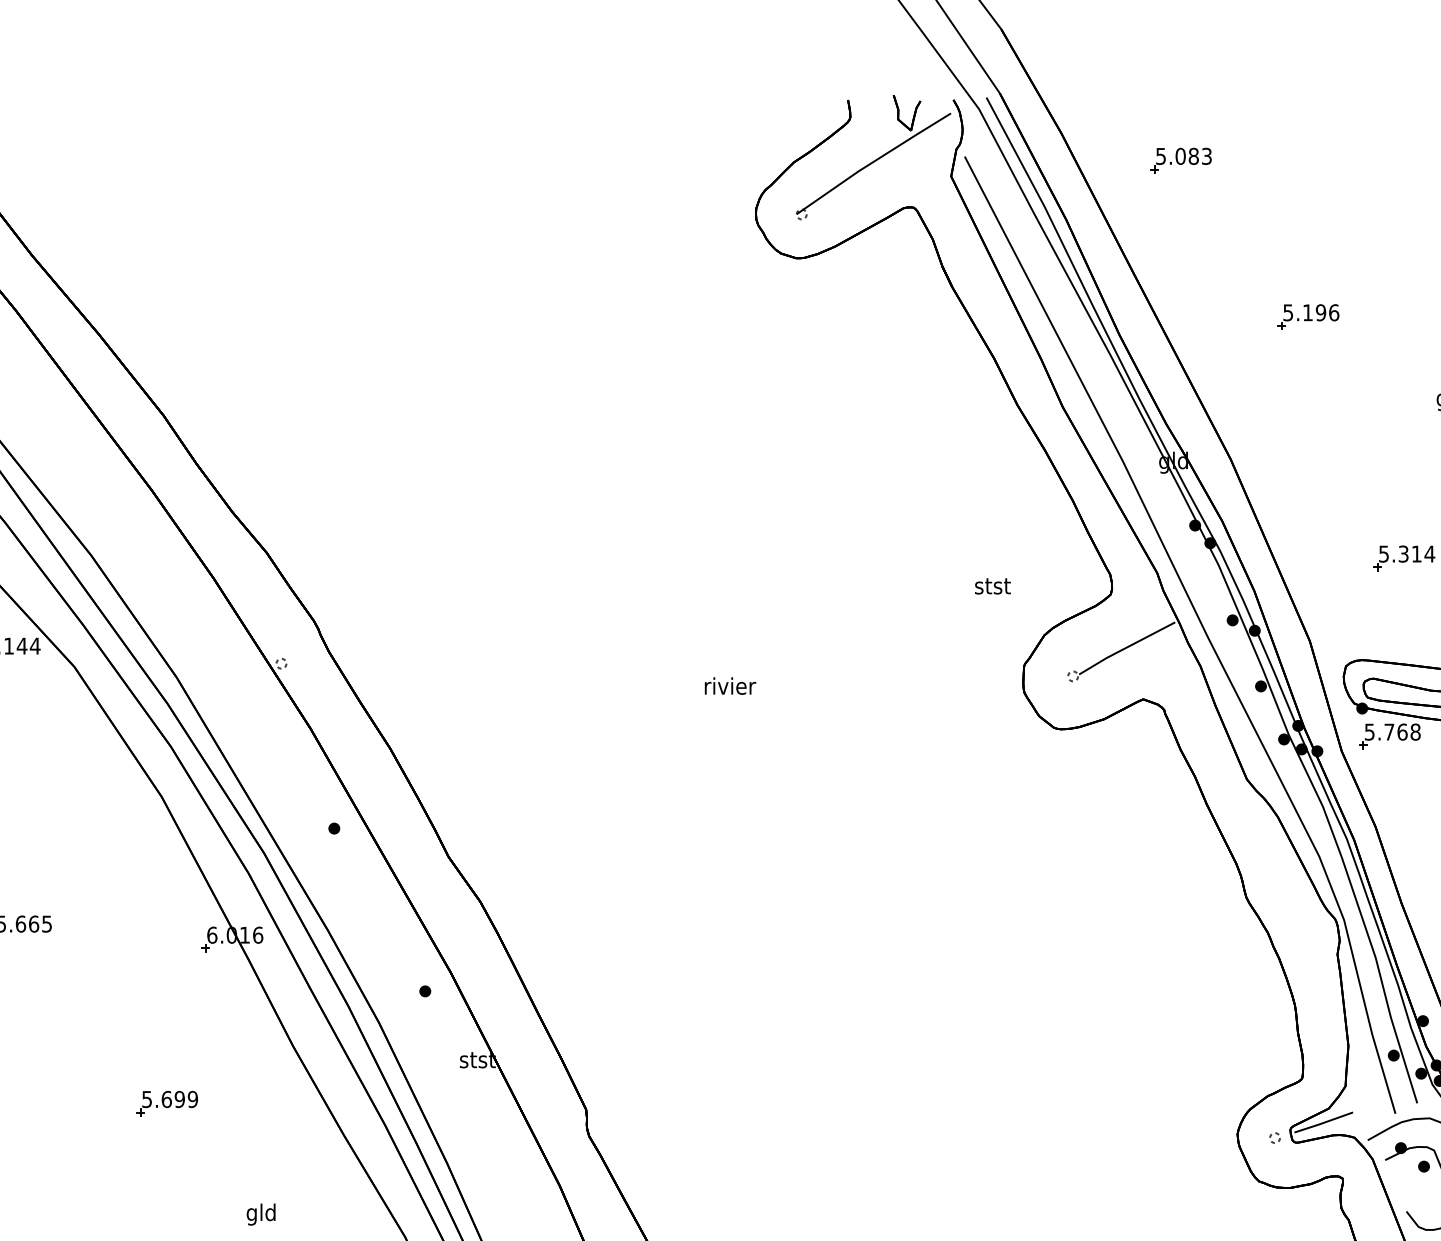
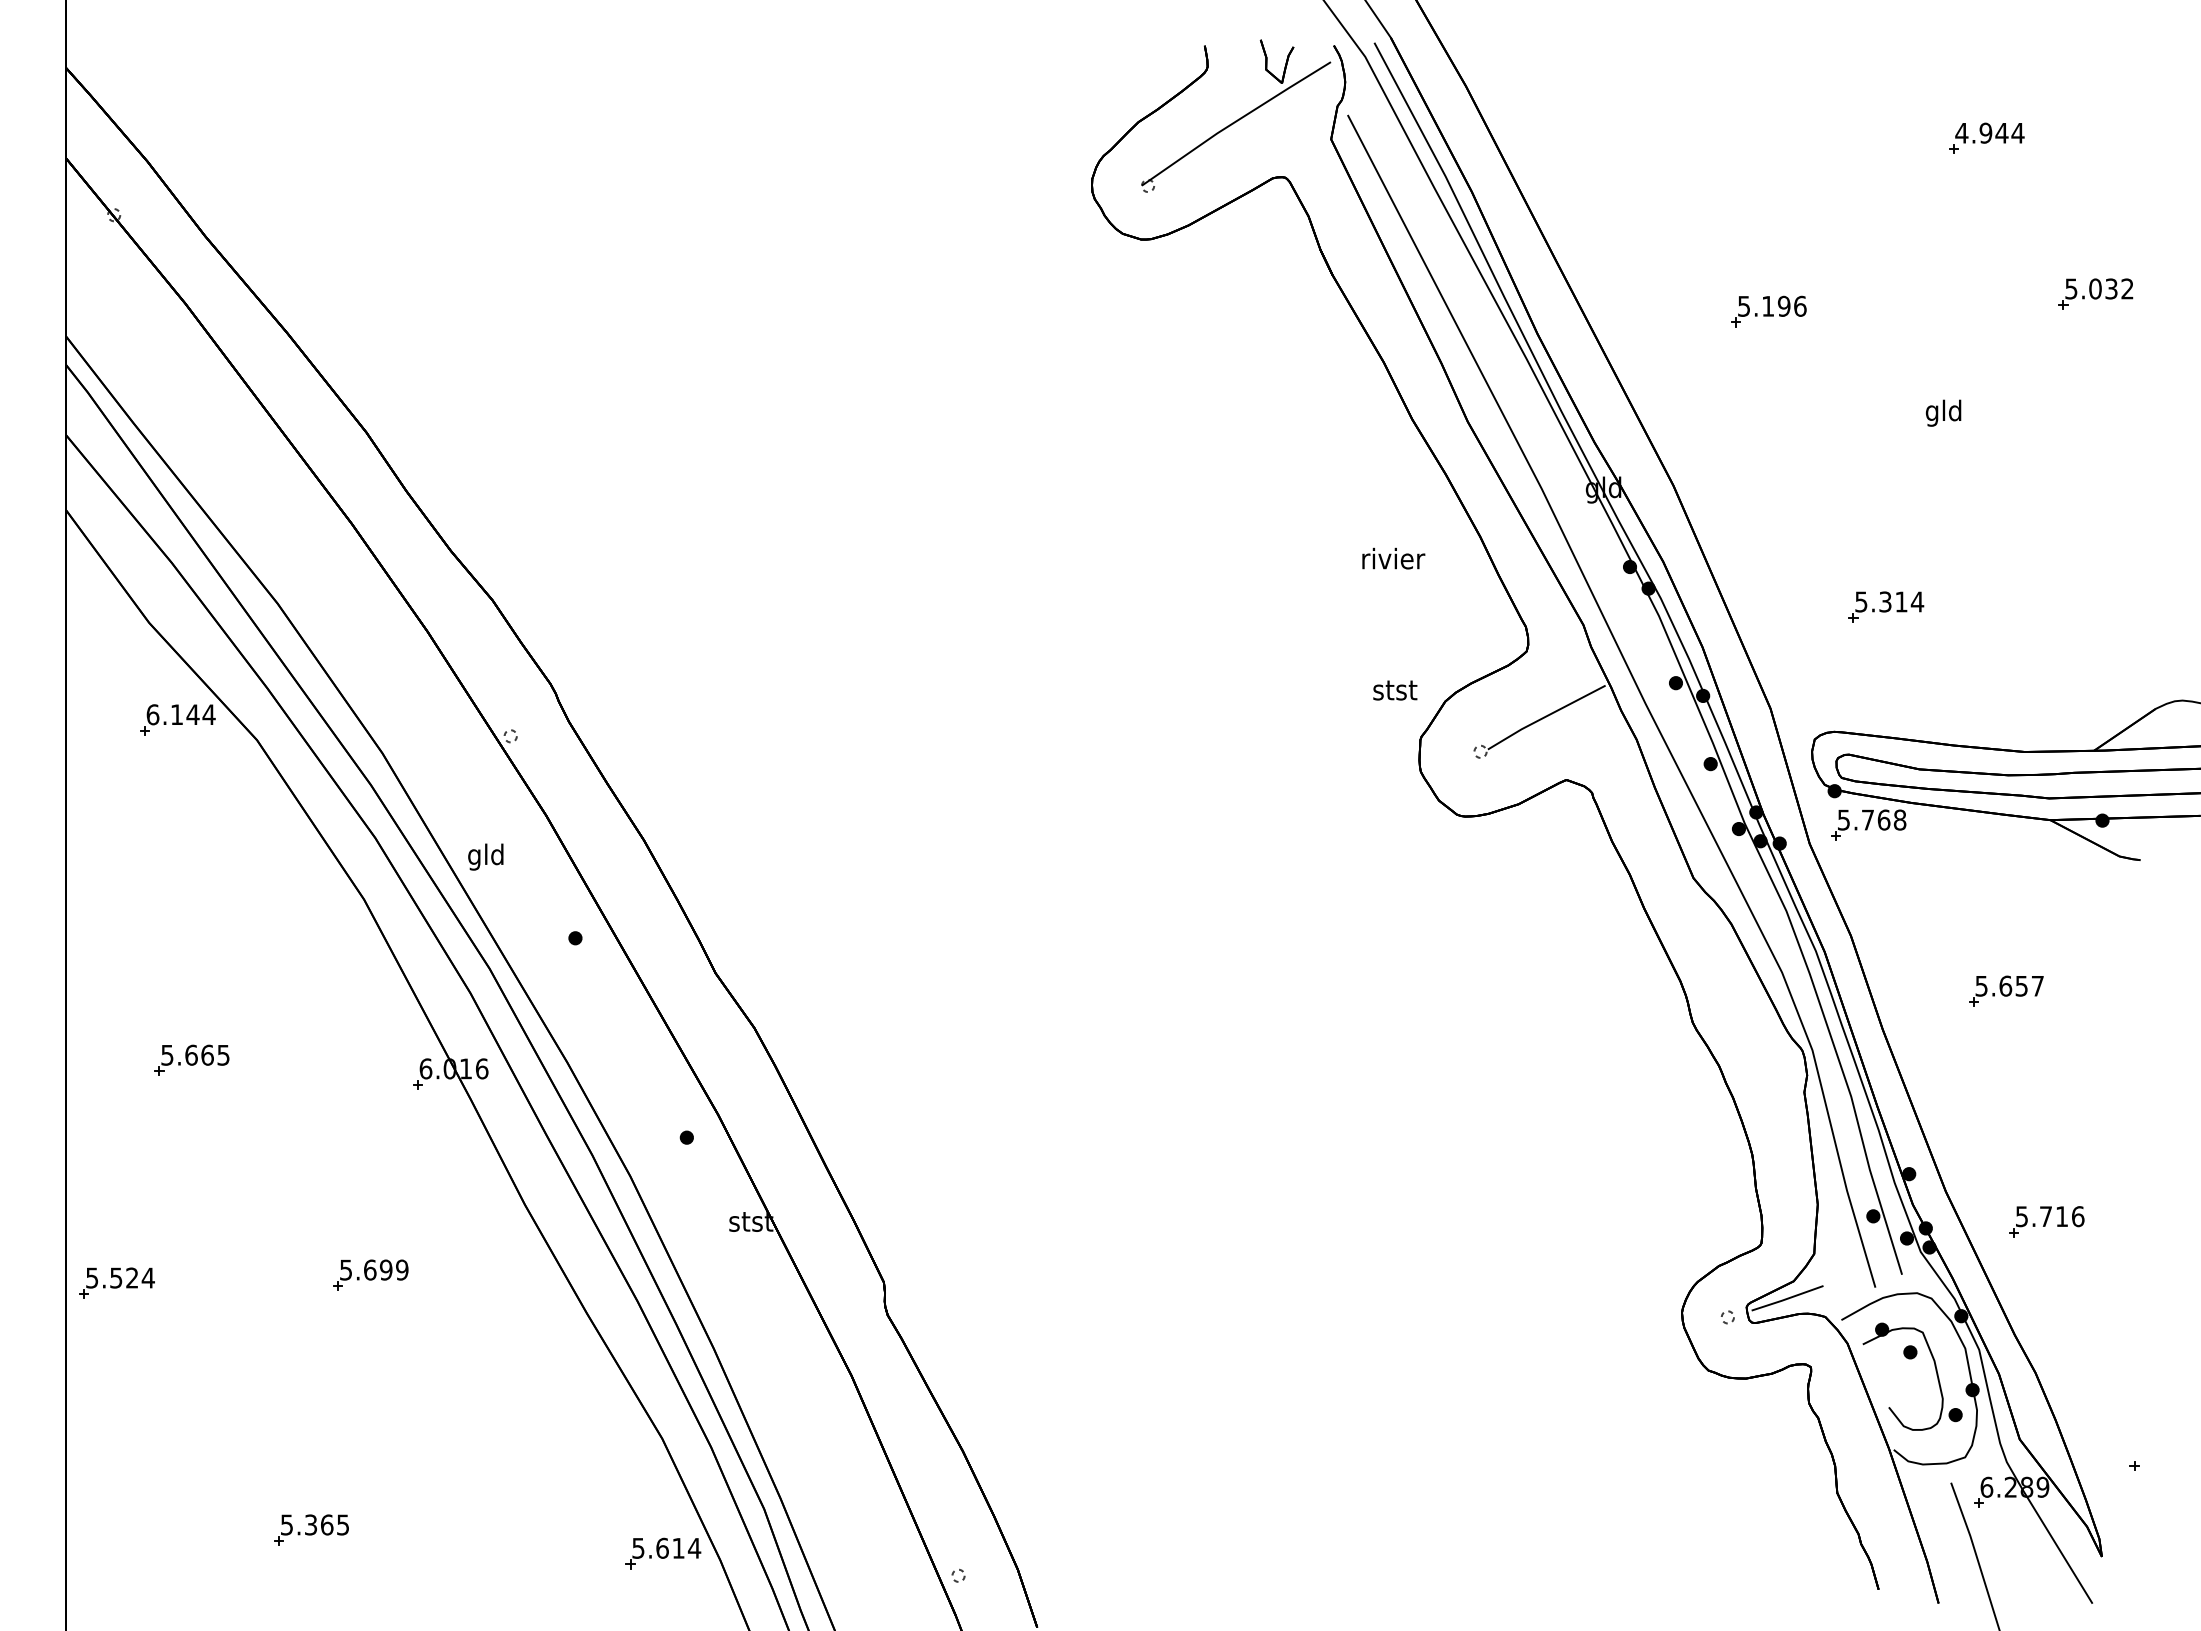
part: (1180, 160) -> (1612, 119), removed
text: (993, 586) -> (1395, 690), moved
text: (730, 685) -> (1393, 558), moved
text: (260, 1214) -> (485, 856), moved

